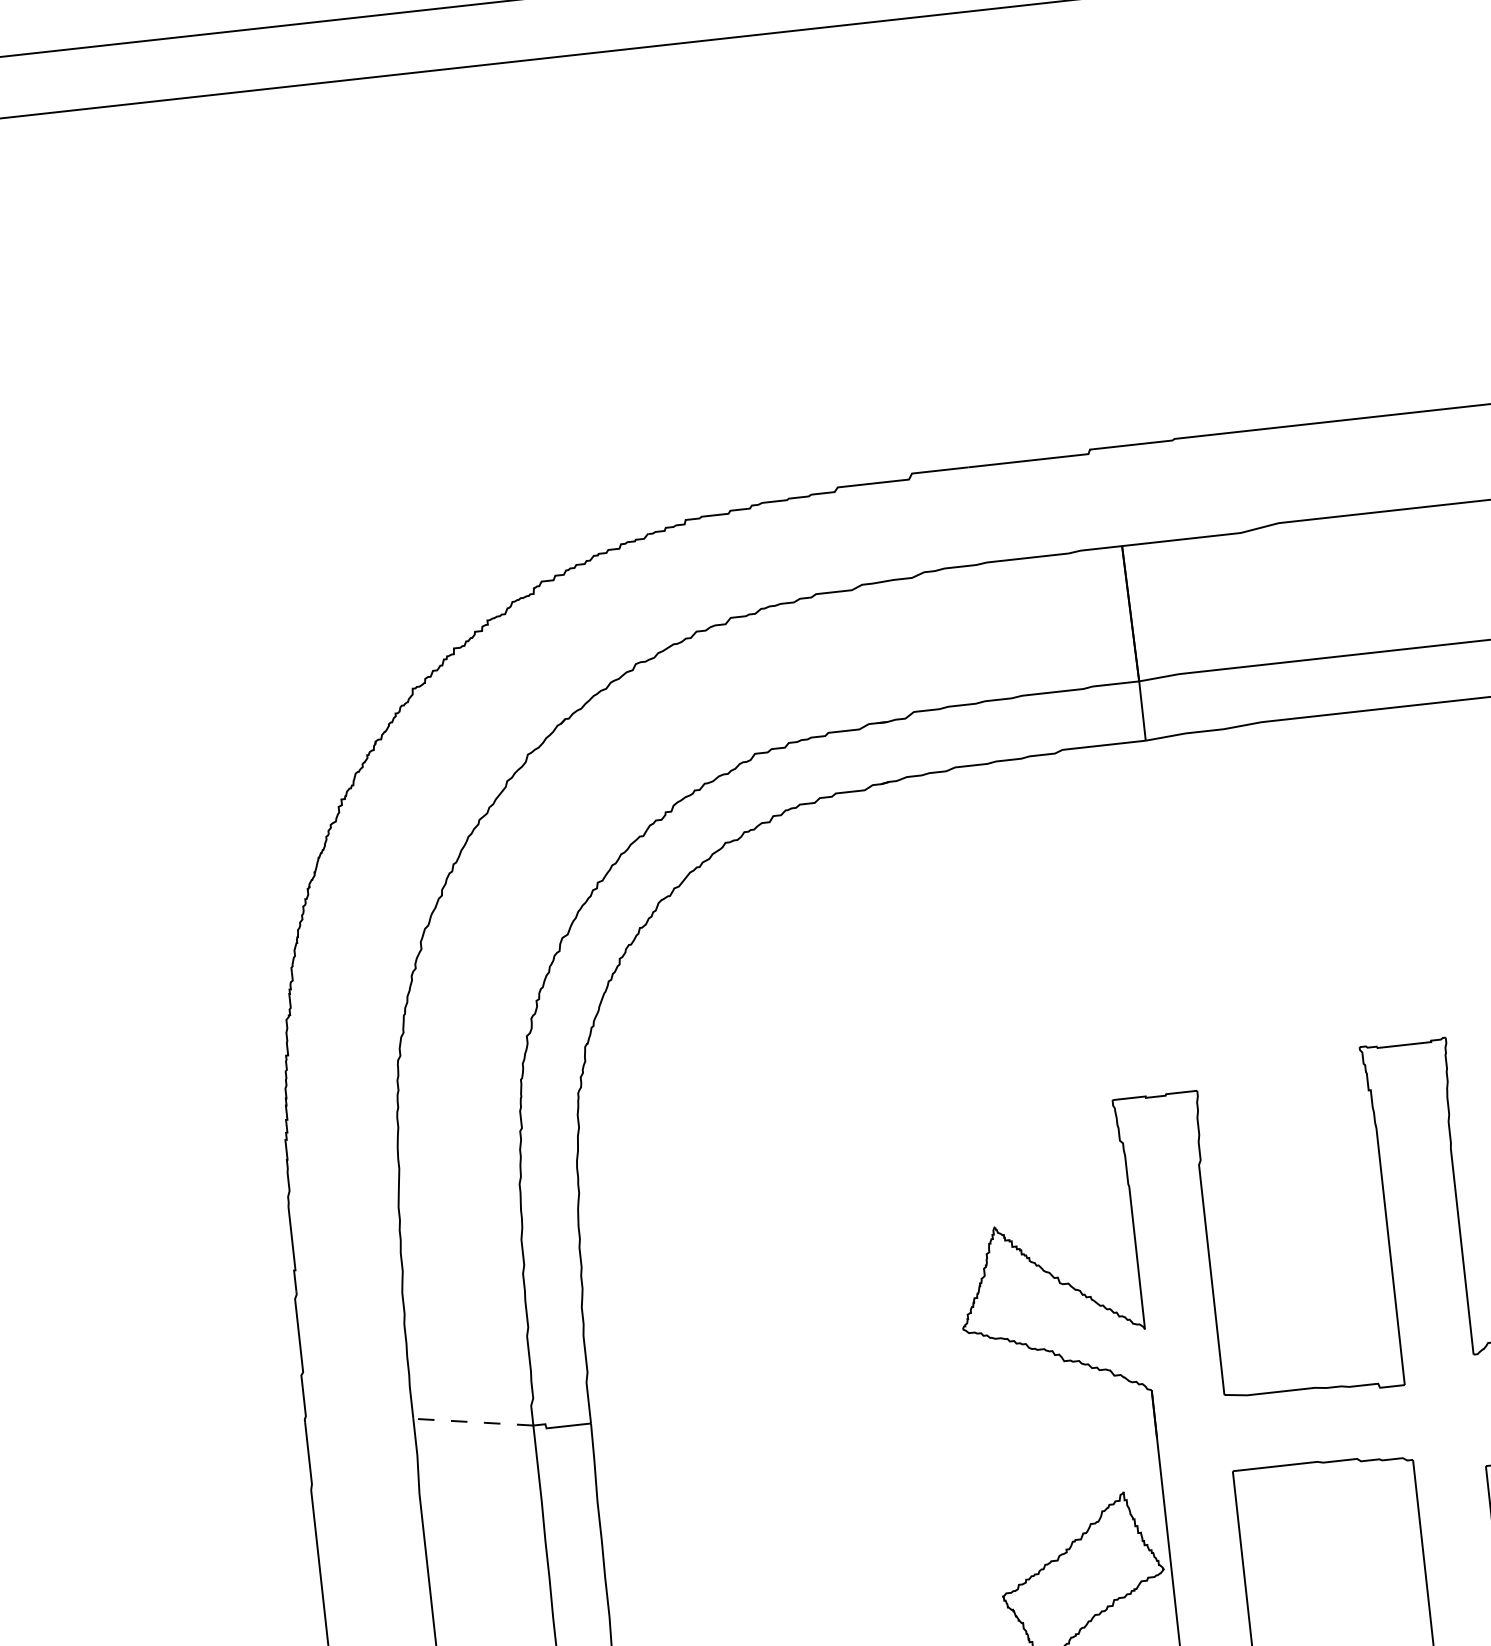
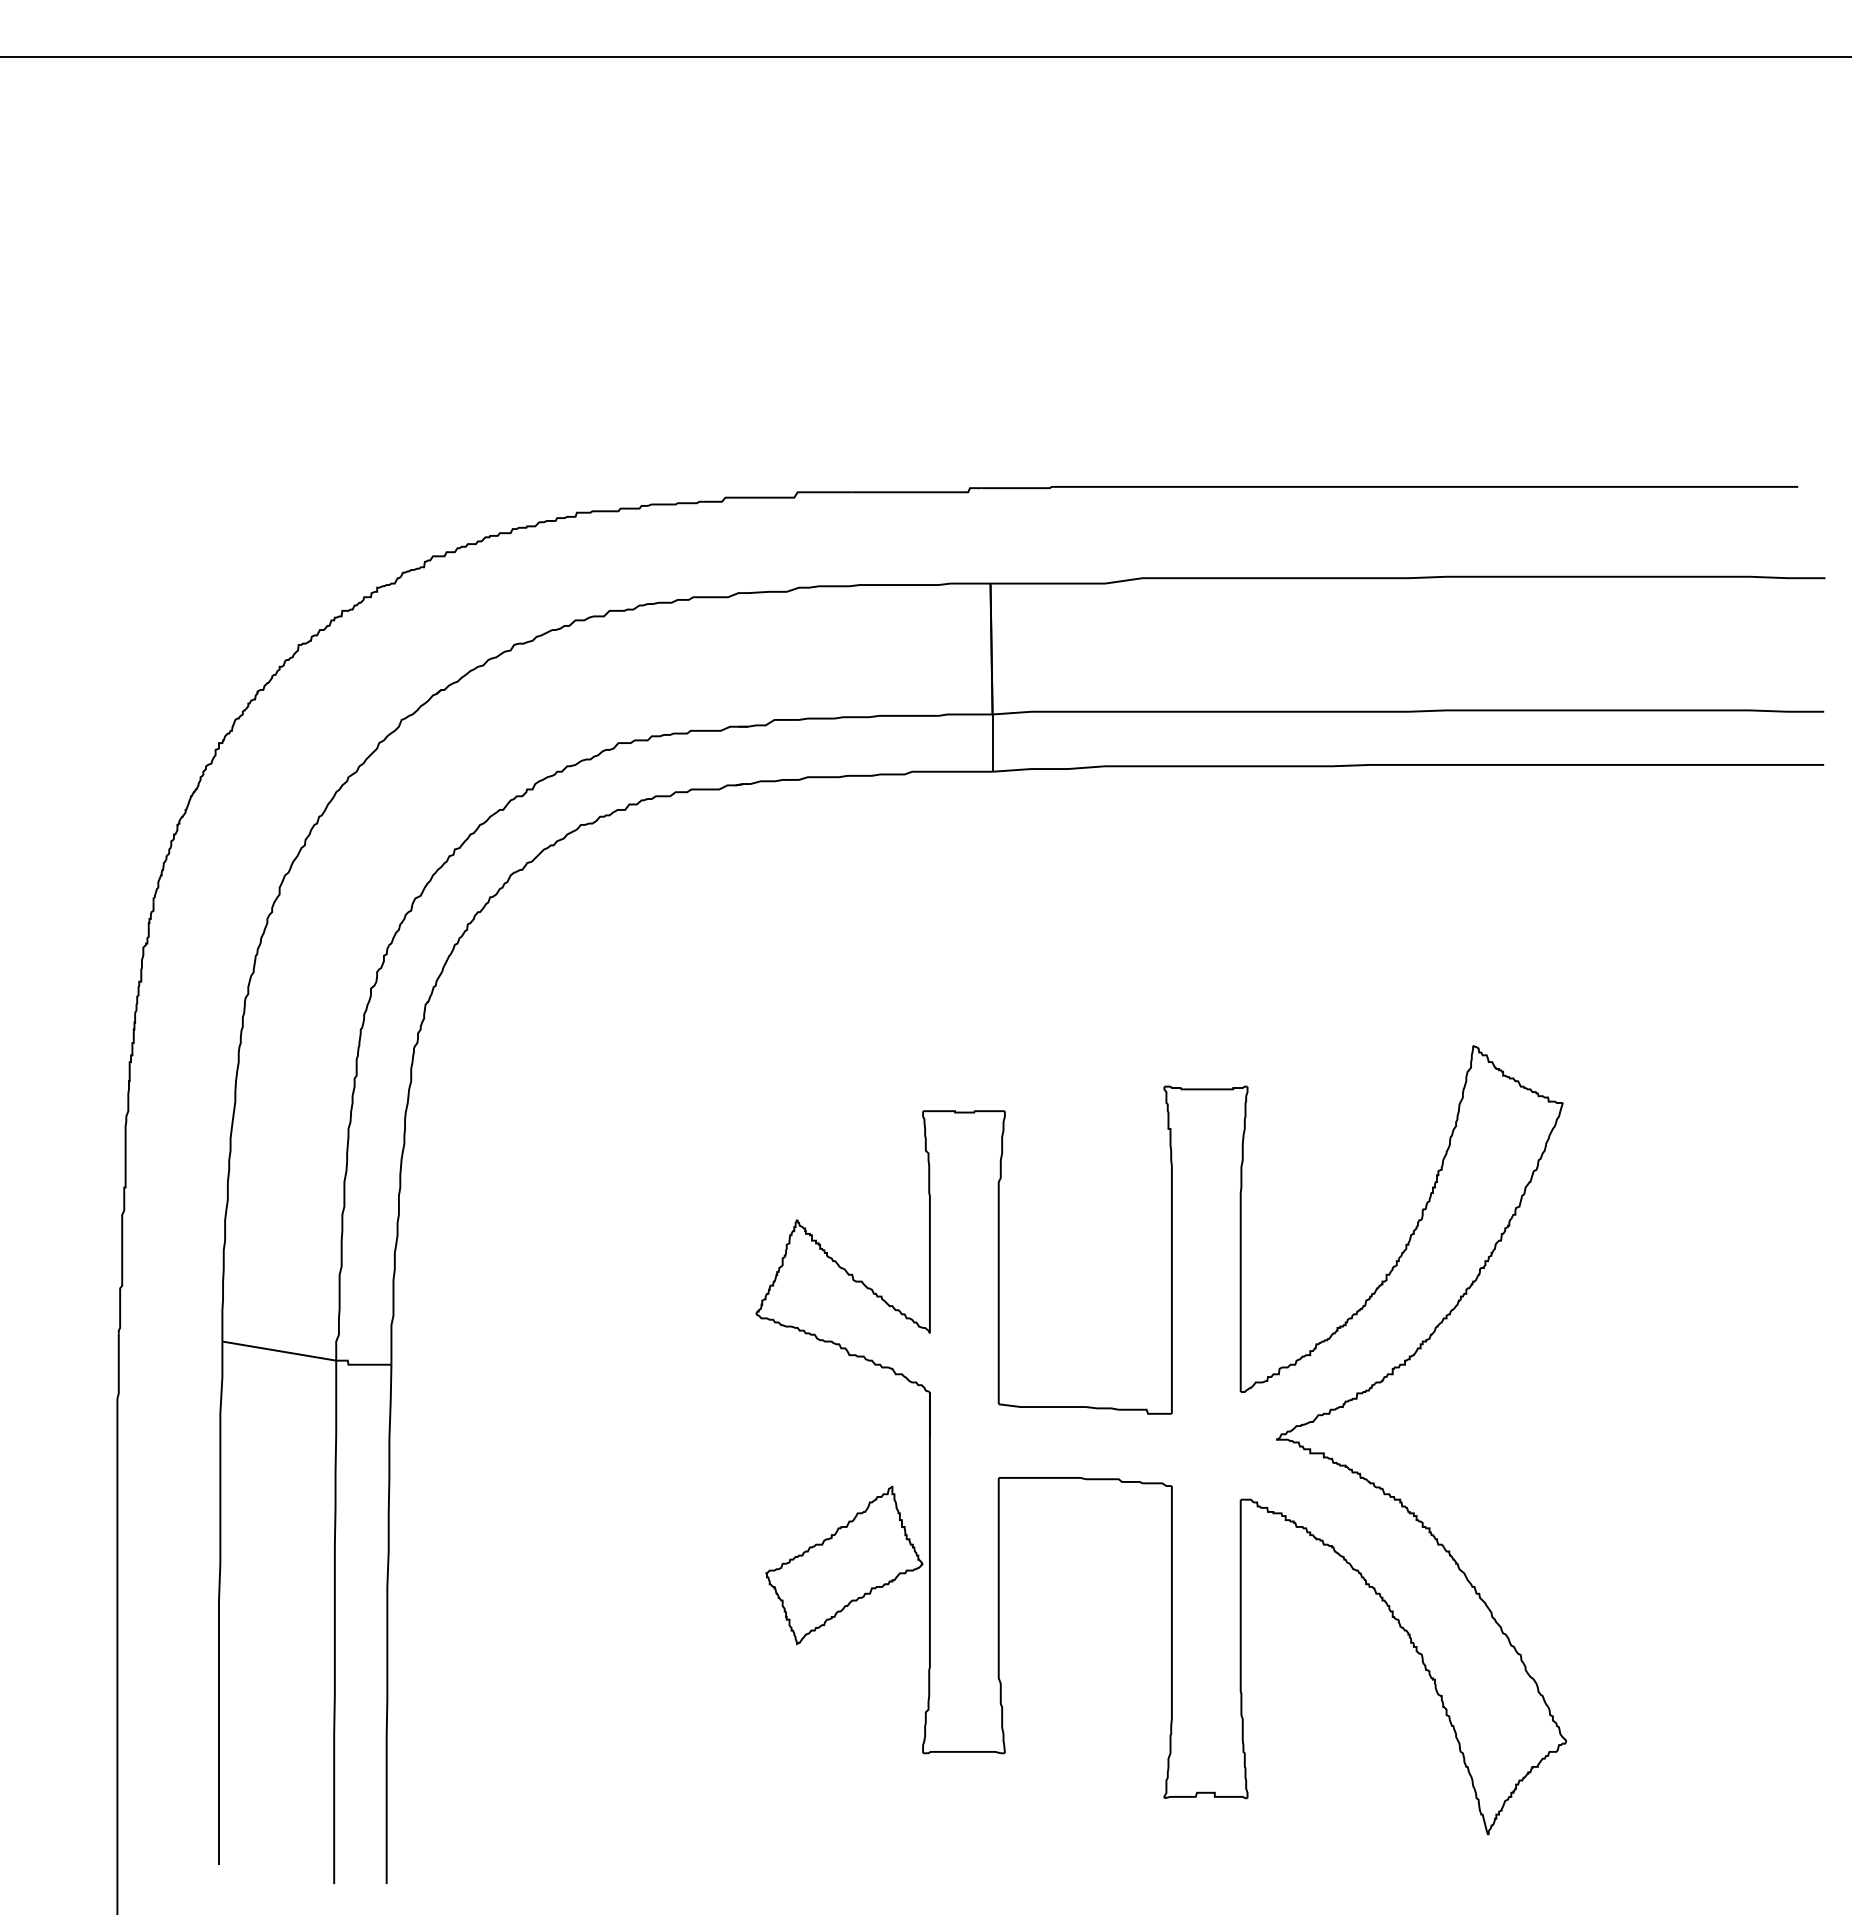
line: (473, 1422) -> (279, 1351), dashed -> solid

